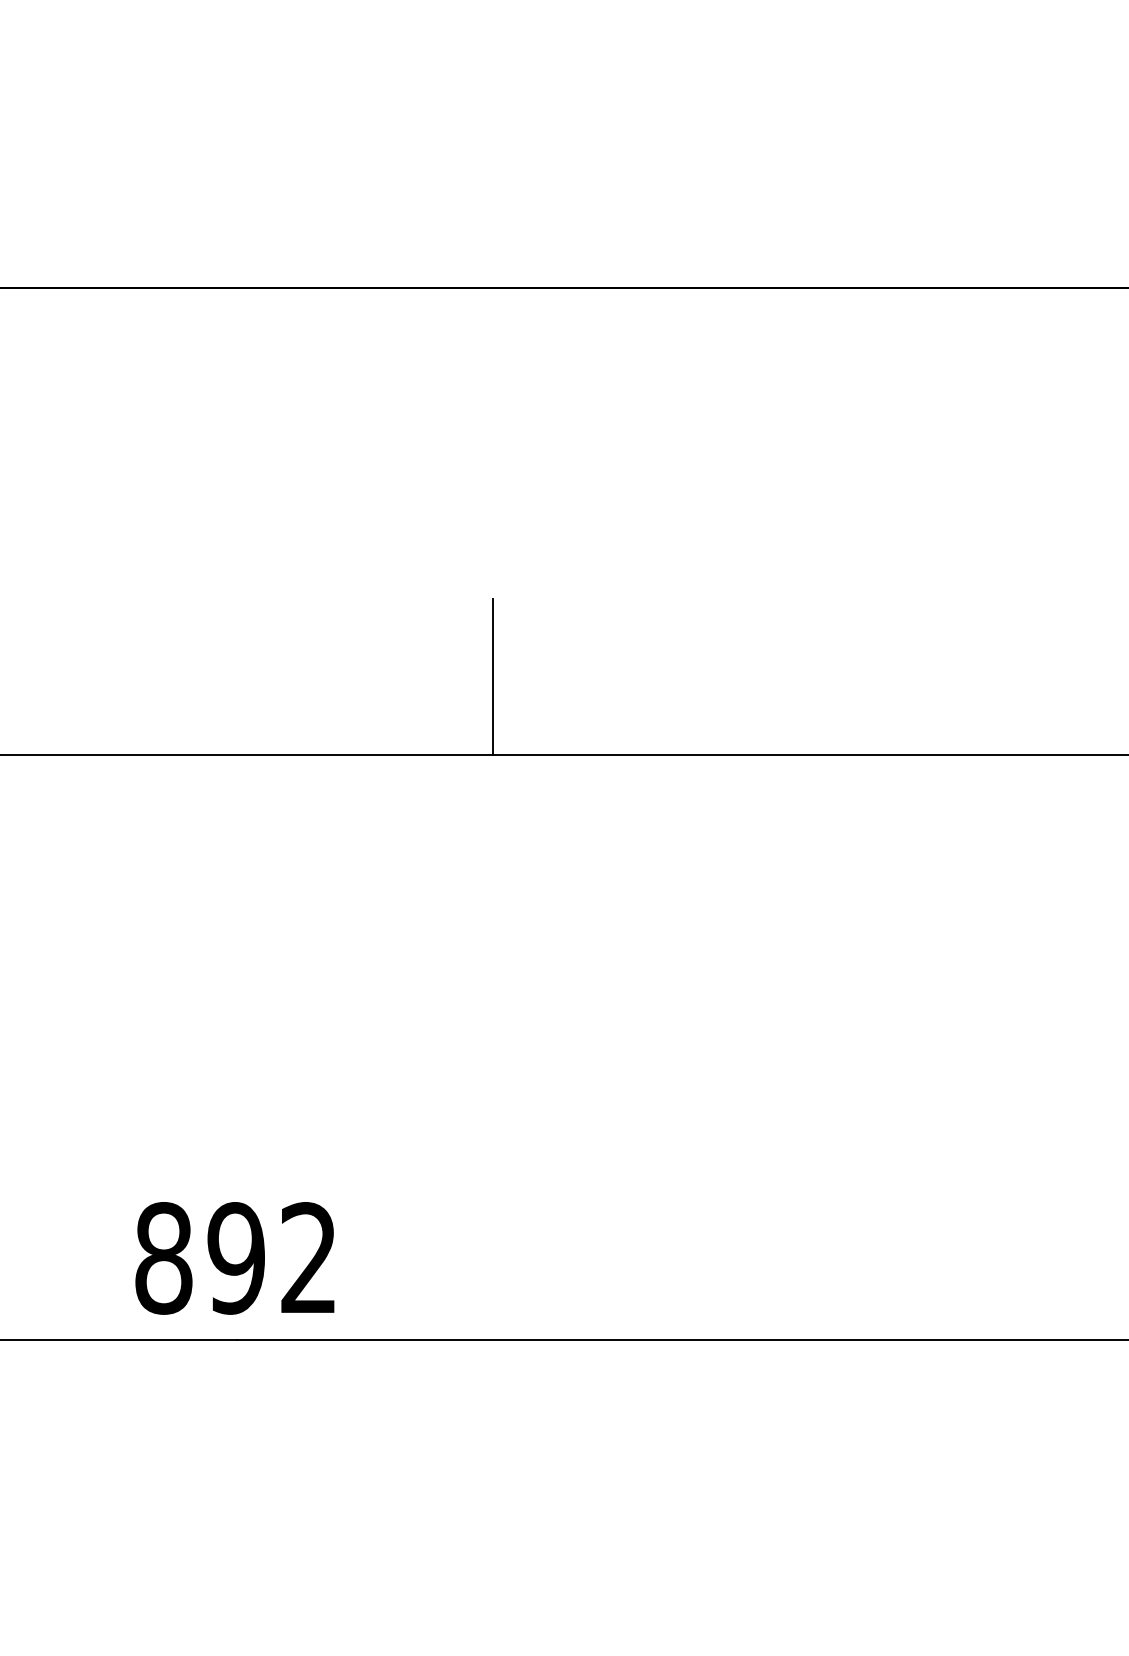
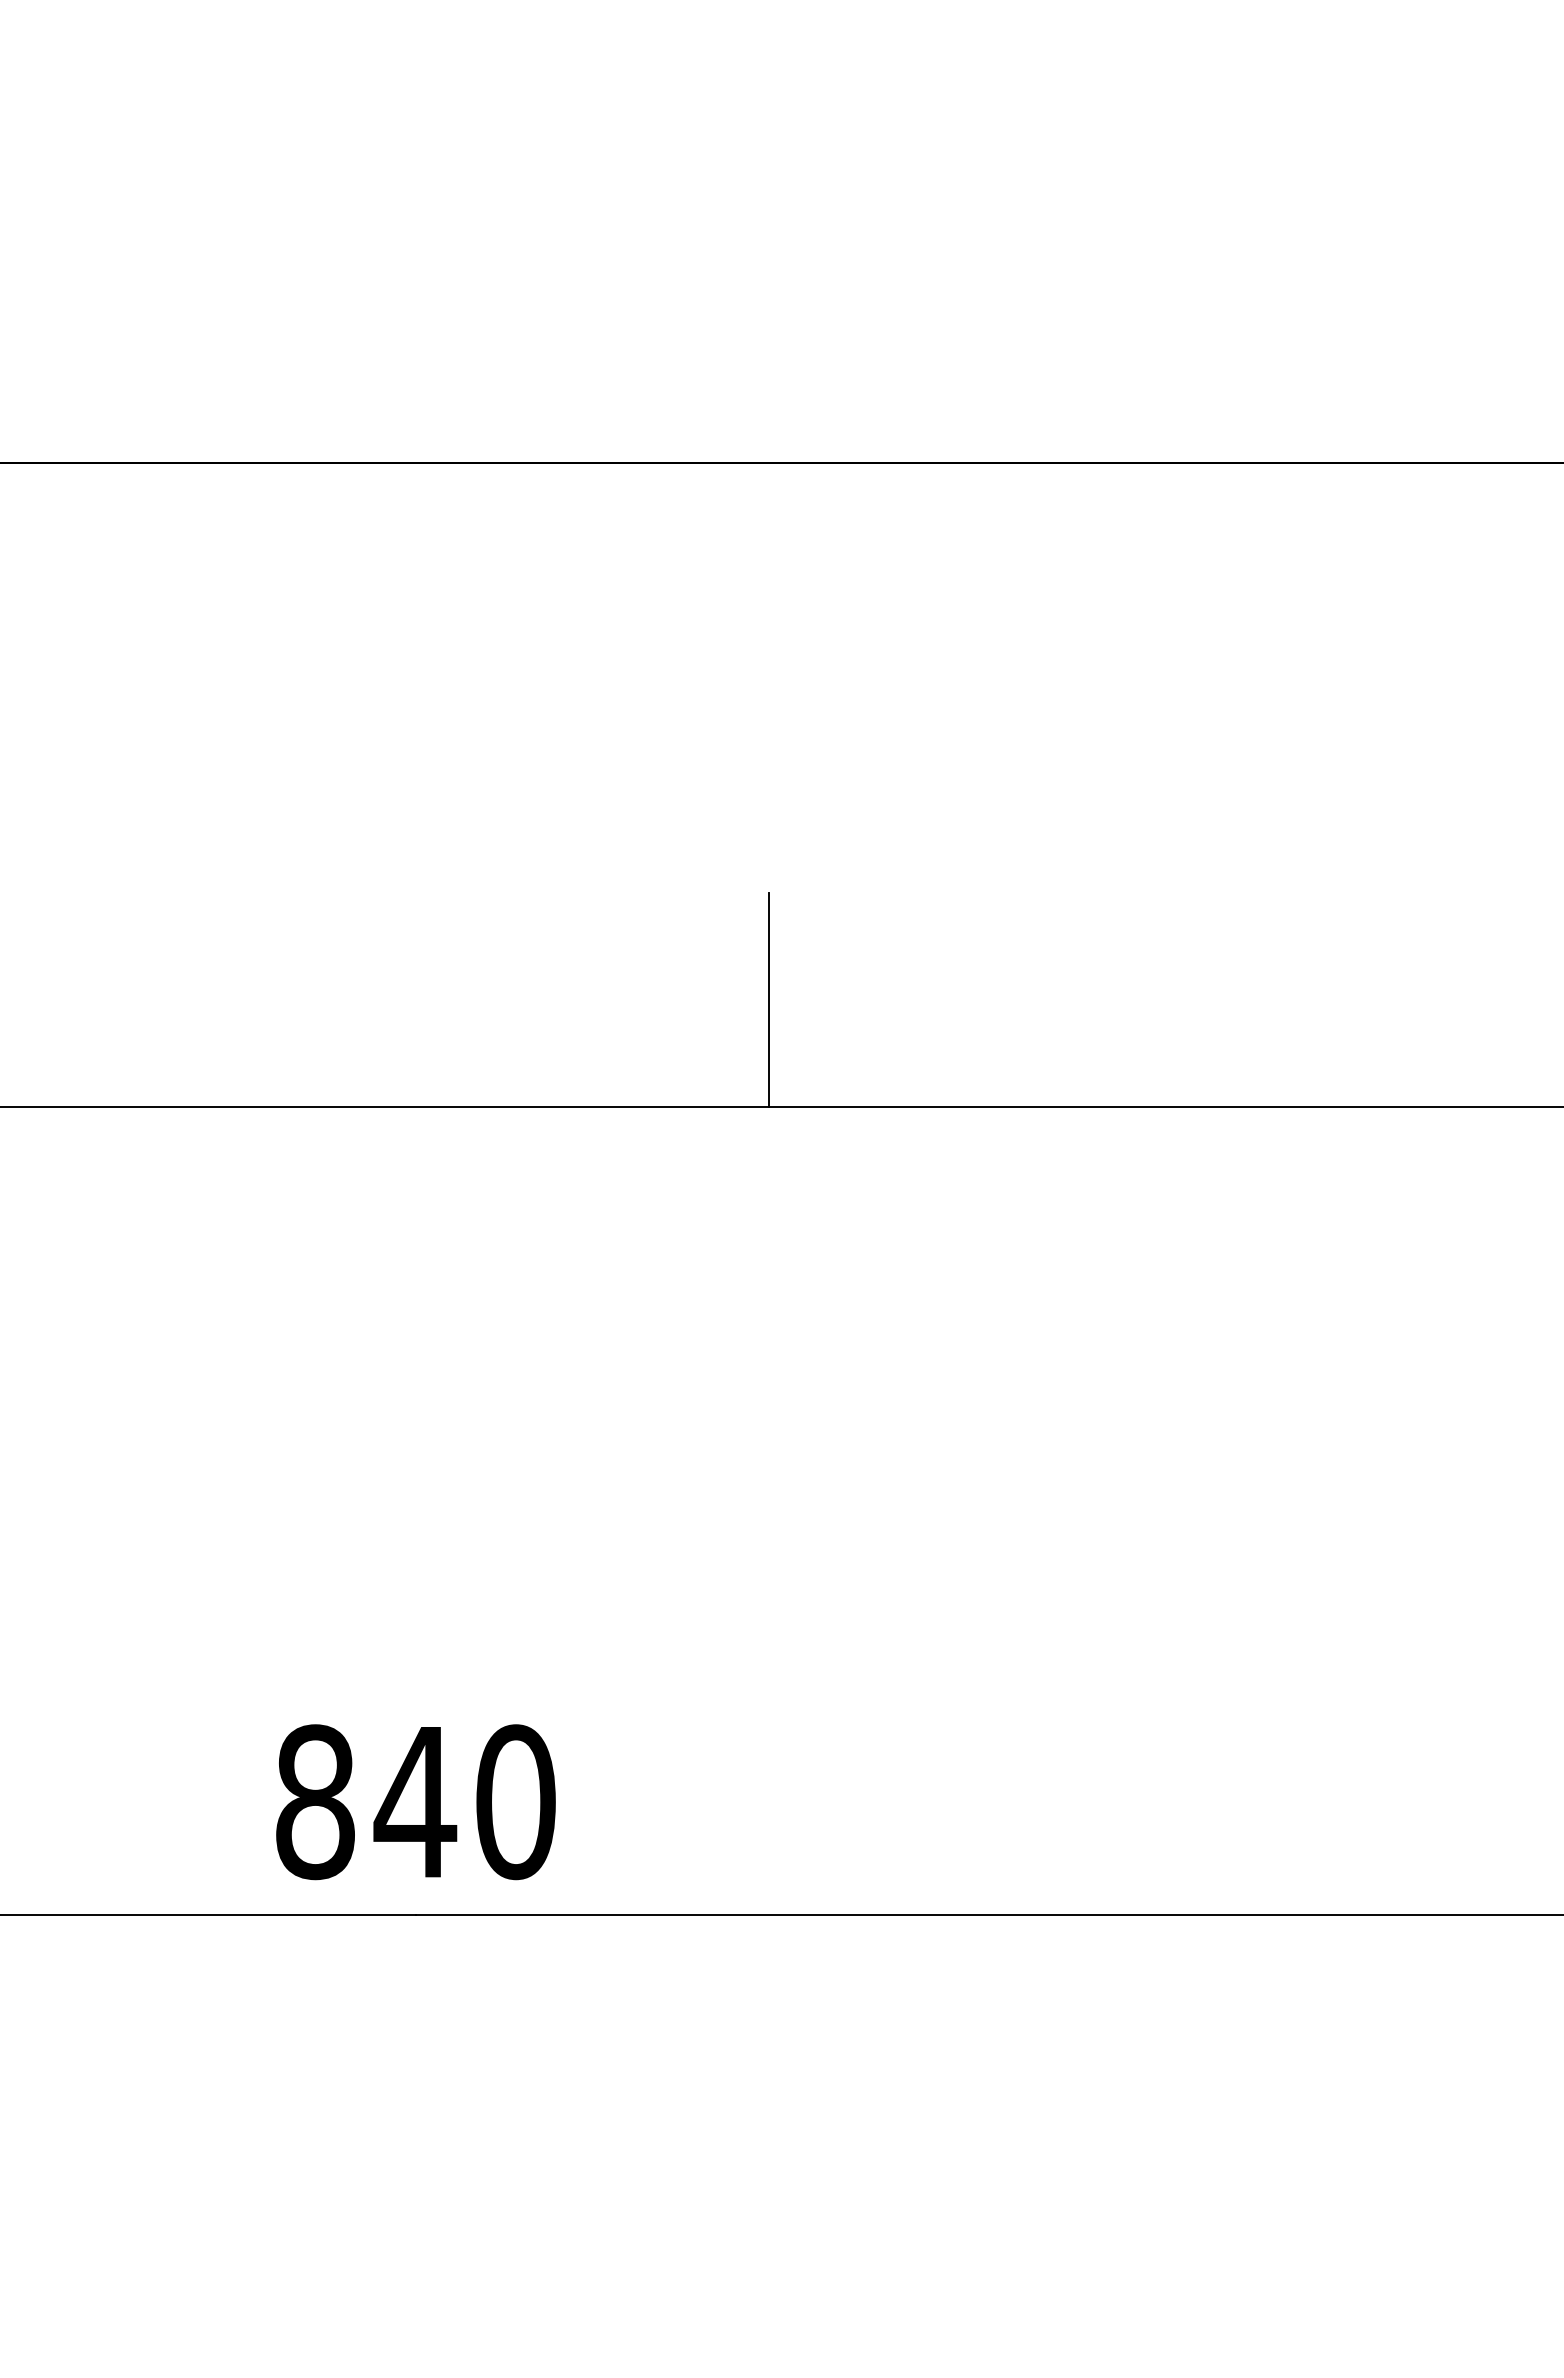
text: (271, 1258) -> (464, 1802), 892 -> 840

